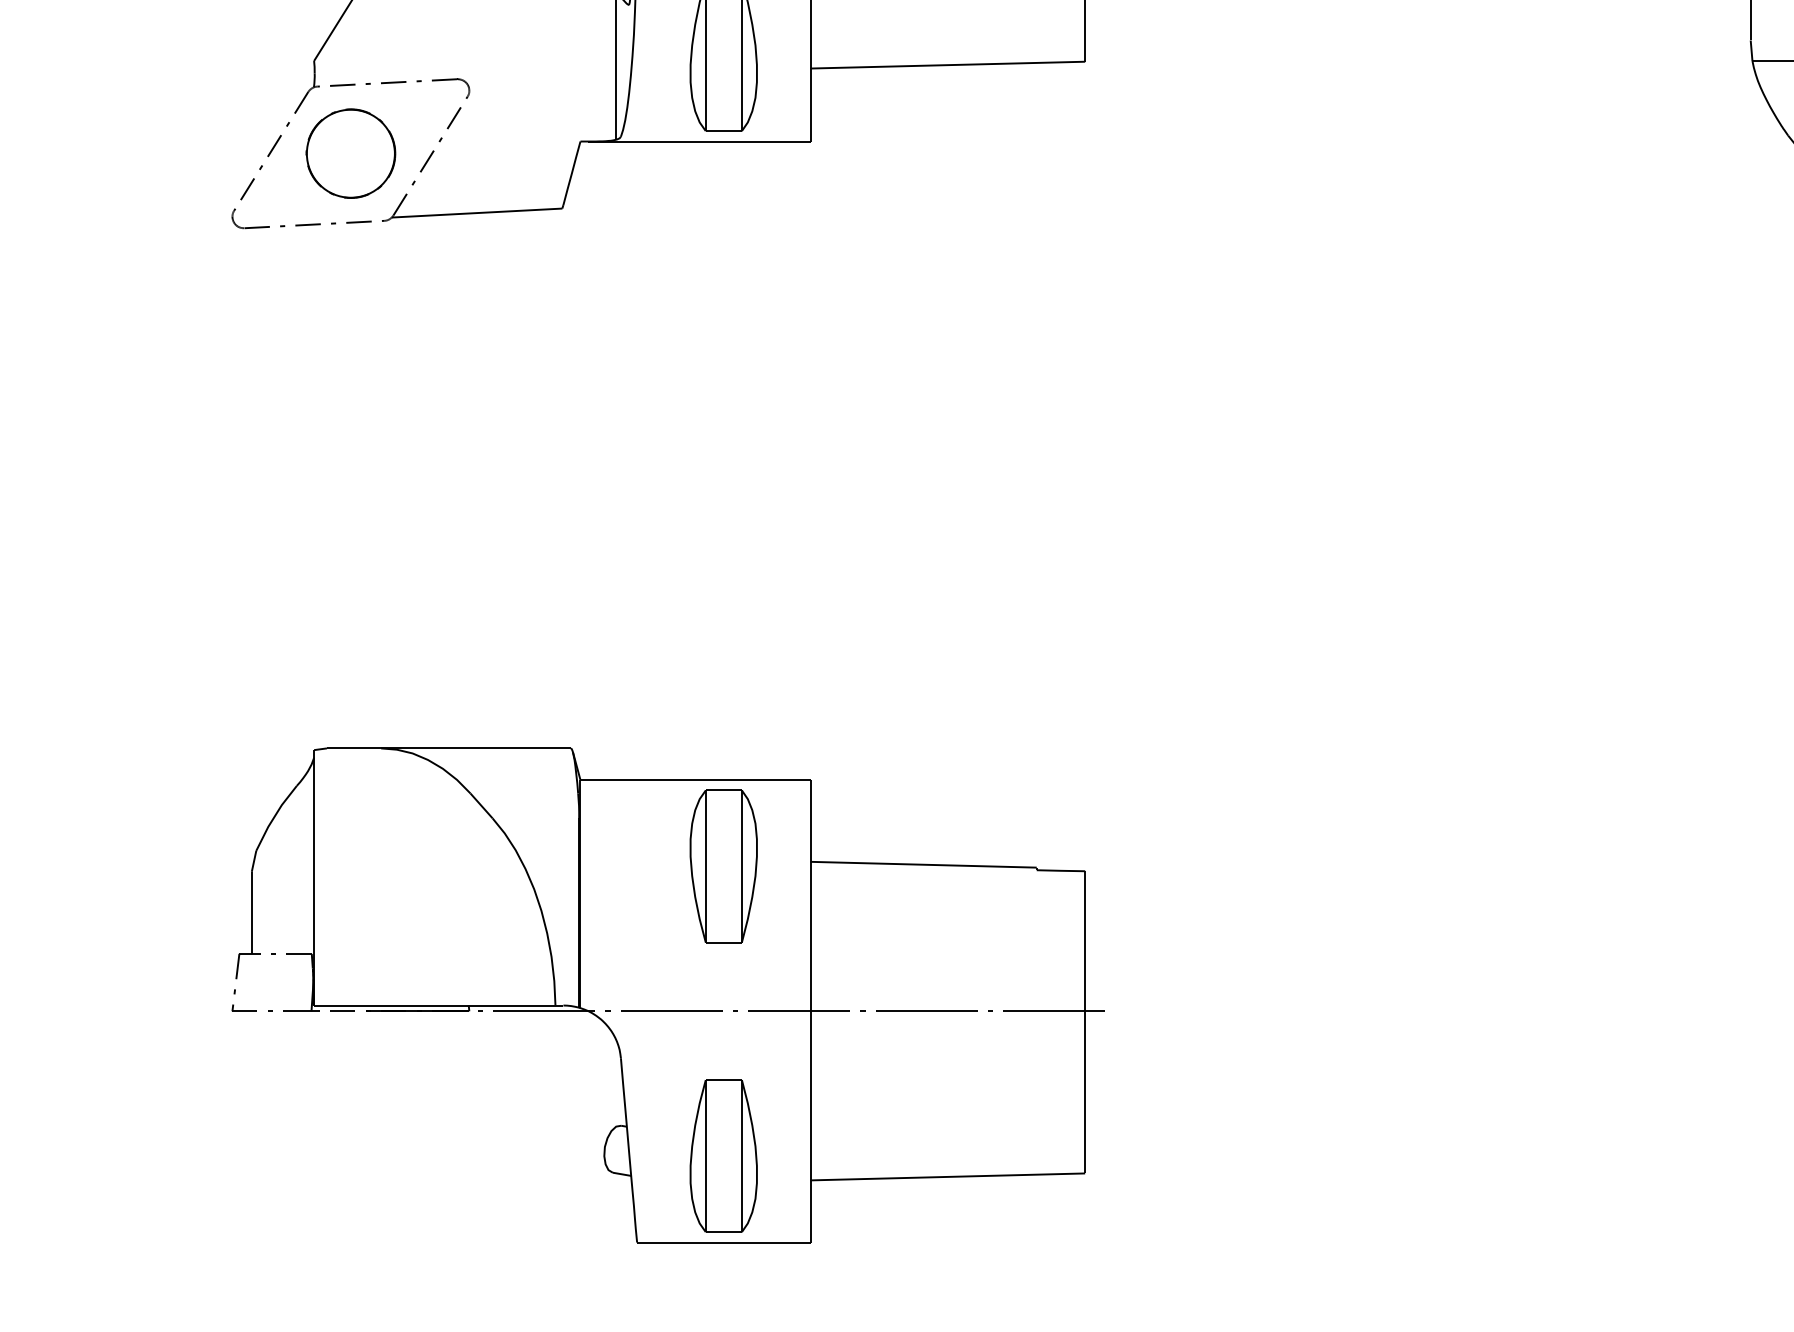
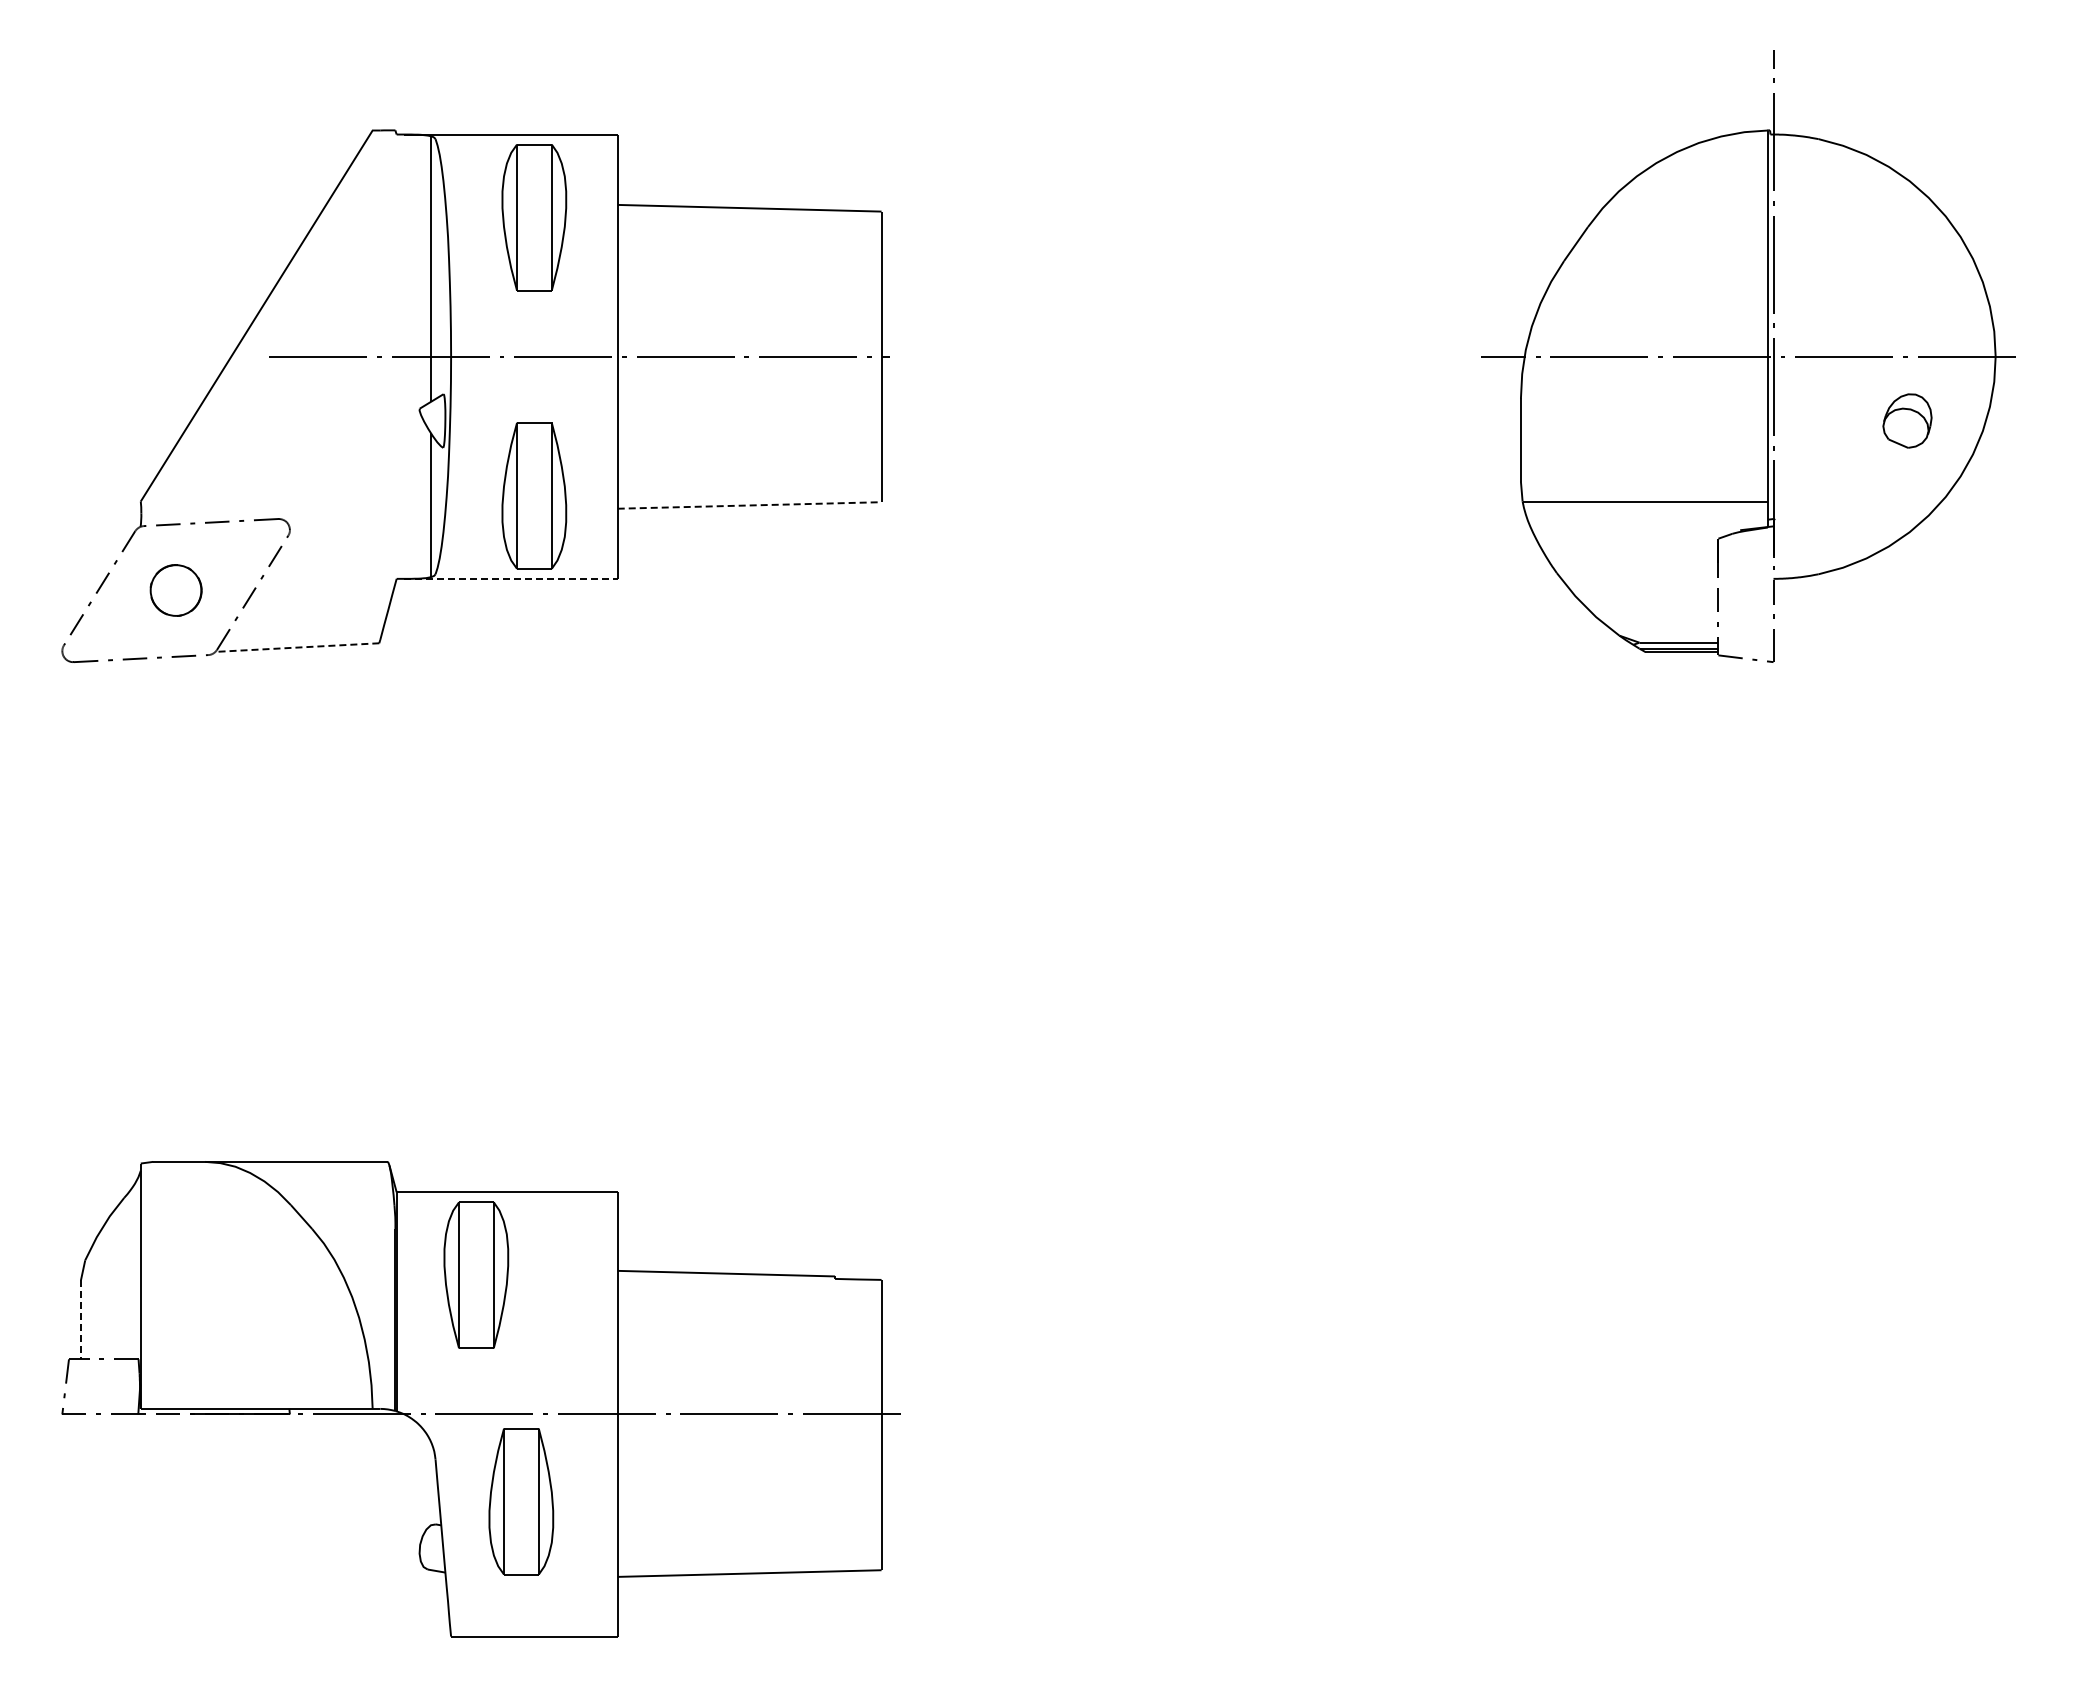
line: (947, 65) -> (749, 505), solid -> dashed
line: (699, 141) -> (511, 578), solid -> dashed
part: (350, 153) -> (175, 590), size x0.6
line: (476, 212) -> (296, 647), solid -> dashed
part: (723, 865) -> (476, 1274), moved
line: (251, 913) -> (80, 1320), solid -> dashed
part: (723, 1156) -> (521, 1501), moved

